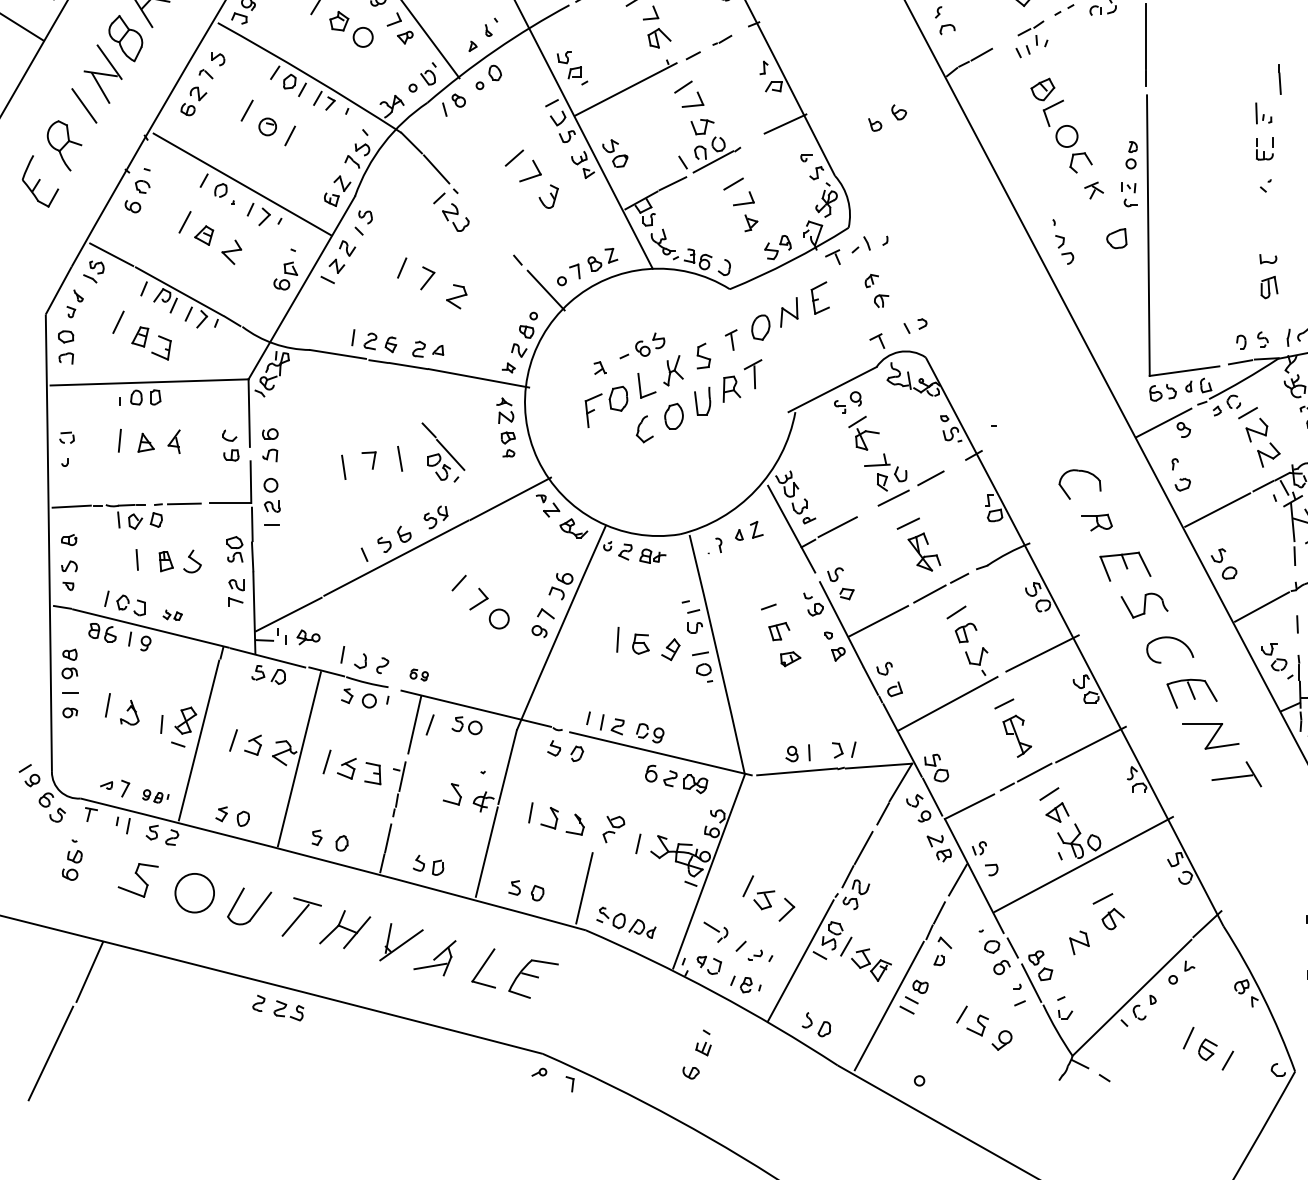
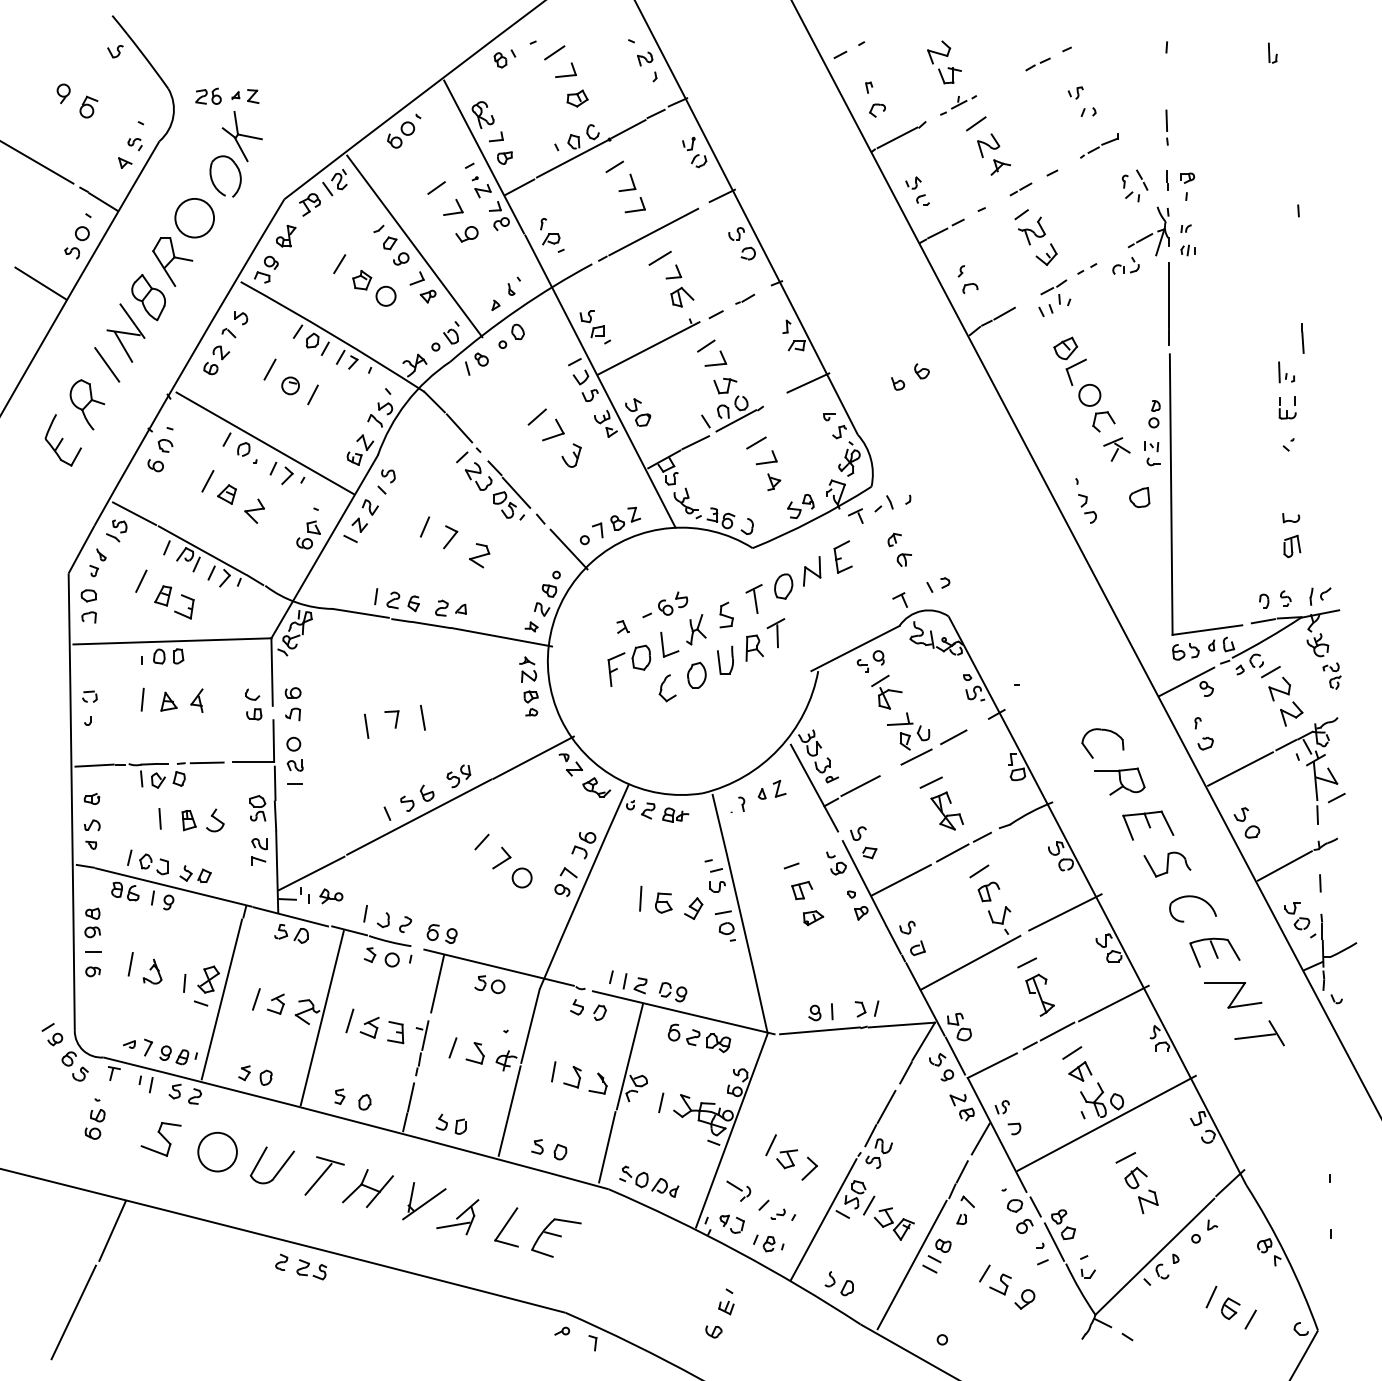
part: (1093, 190) -> (1116, 449), size x1.43
part: (730, 339) -> (753, 598), size x1.43
part: (443, 452) -> (509, 490), moved
part: (1096, 522) -> (1119, 781), size x1.67
part: (172, 614) -> (195, 873), size x1.67
part: (418, 674) -> (441, 933), size x1.67
line: (429, 724) -> (452, 1047), moved
part: (155, 796) -> (178, 1055), size x1.43
line: (606, 797) -> (629, 1056), added
part: (1079, 942) -> (1148, 1201), moved

